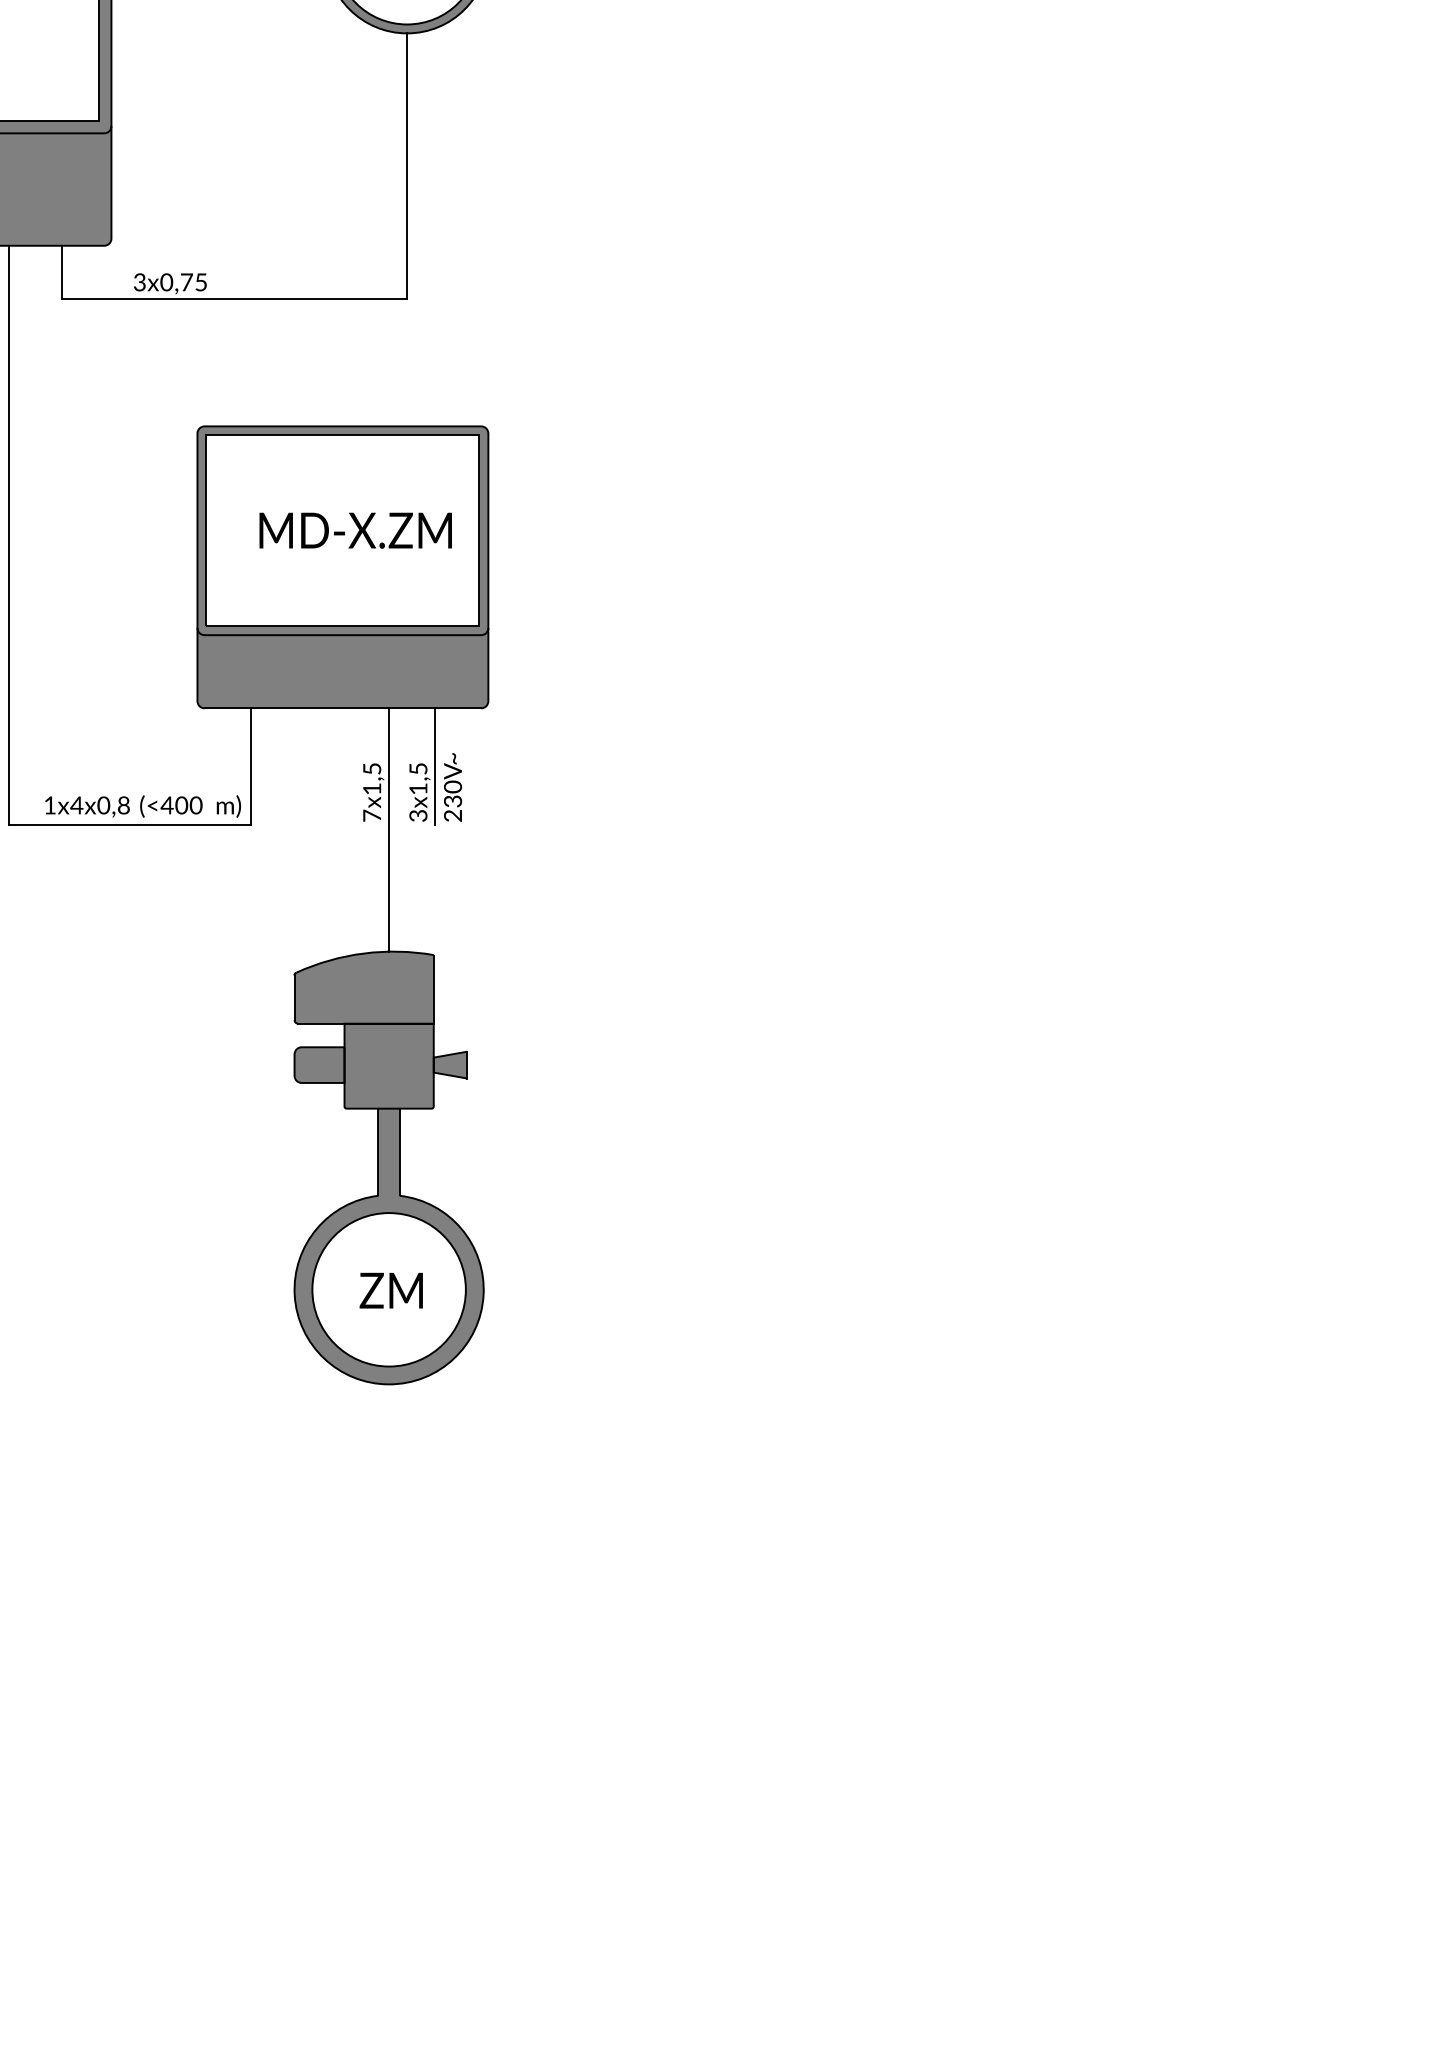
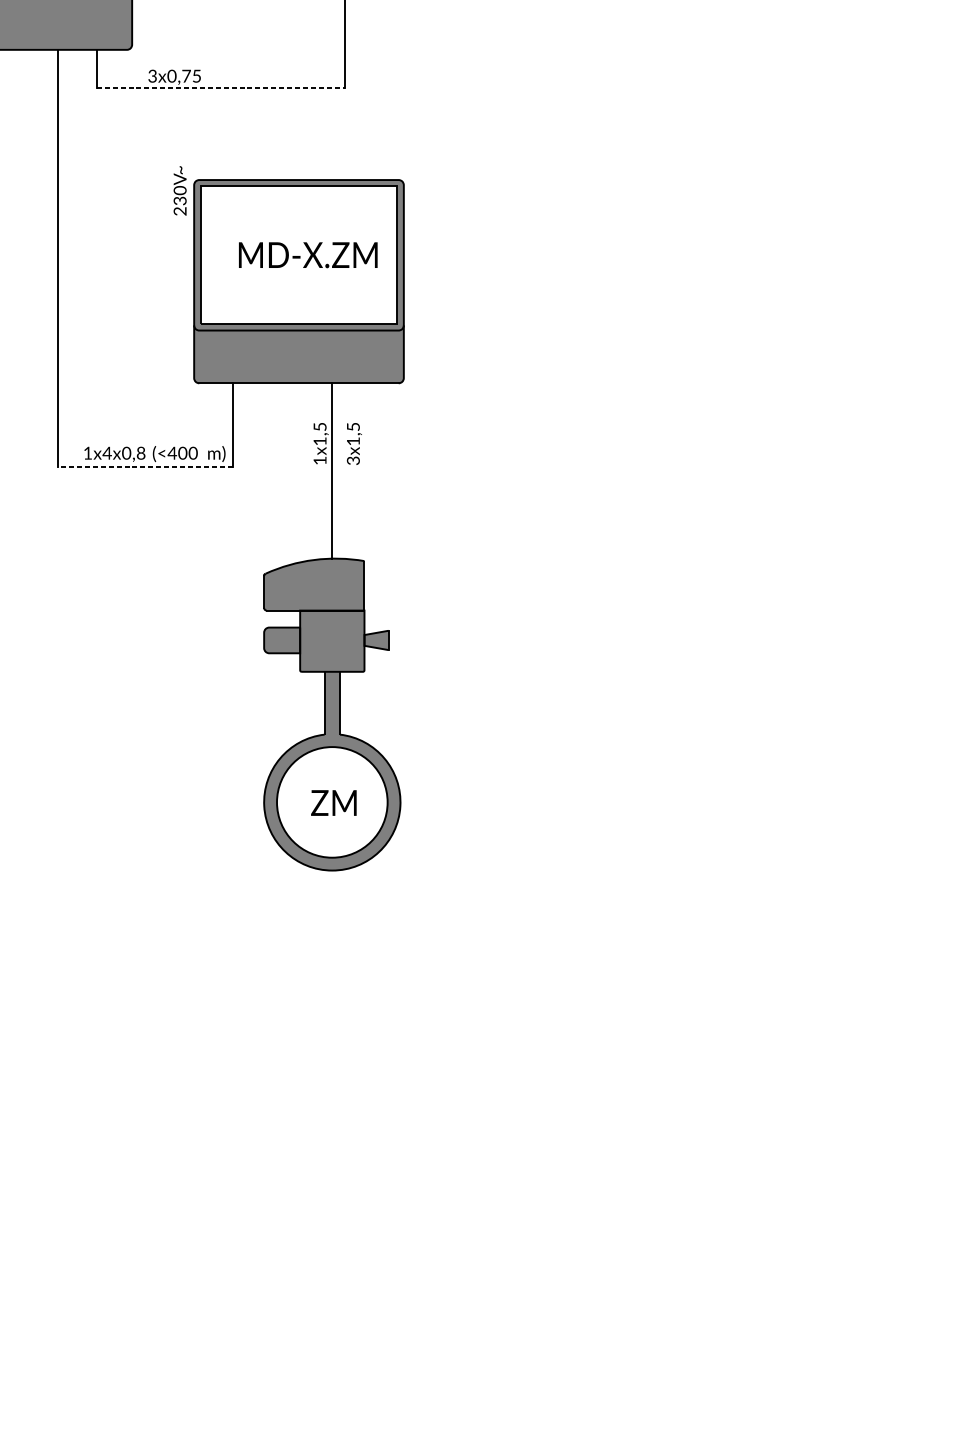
line: (235, 299) -> (221, 88), solid -> dashed
line: (435, 766) -> (365, 425), removed
text: (453, 787) -> (180, 190), moved
text: (372, 815) -> (320, 460), 7x1,5 -> 1x1,5
line: (129, 824) -> (145, 467), solid -> dashed

